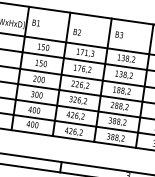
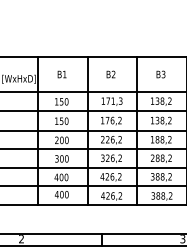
text: (35, 22) -> (61, 74), moved
text: (76, 32) -> (110, 74), moved
text: (119, 34) -> (160, 74), moved

